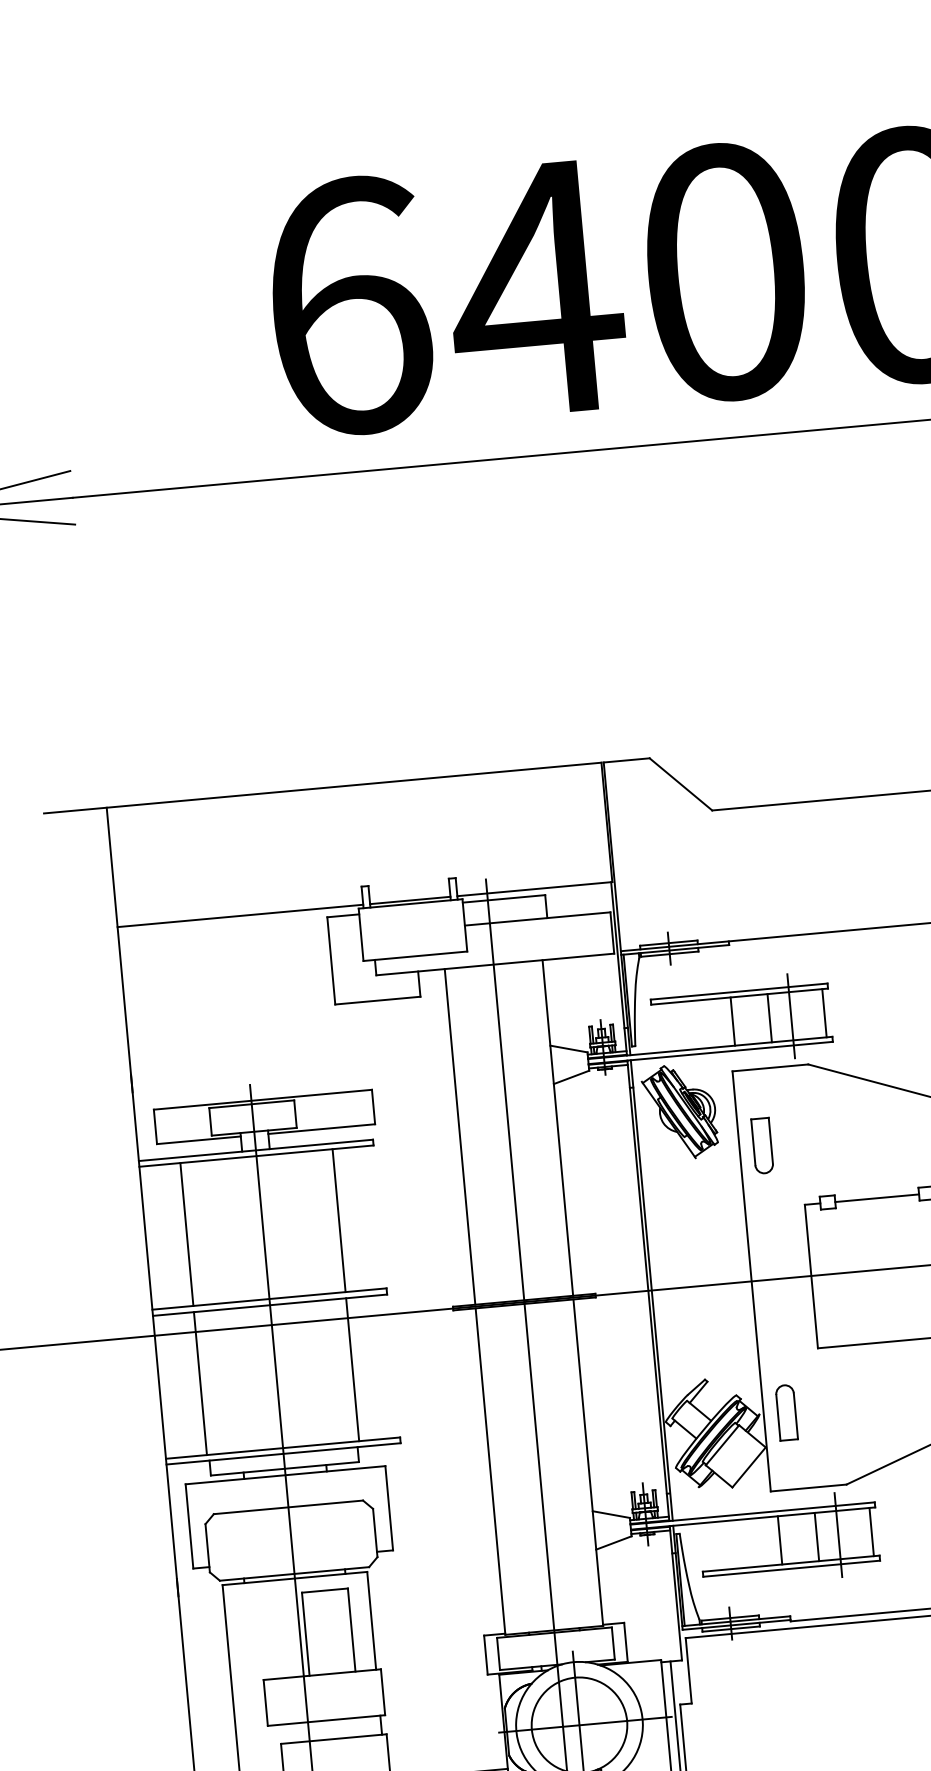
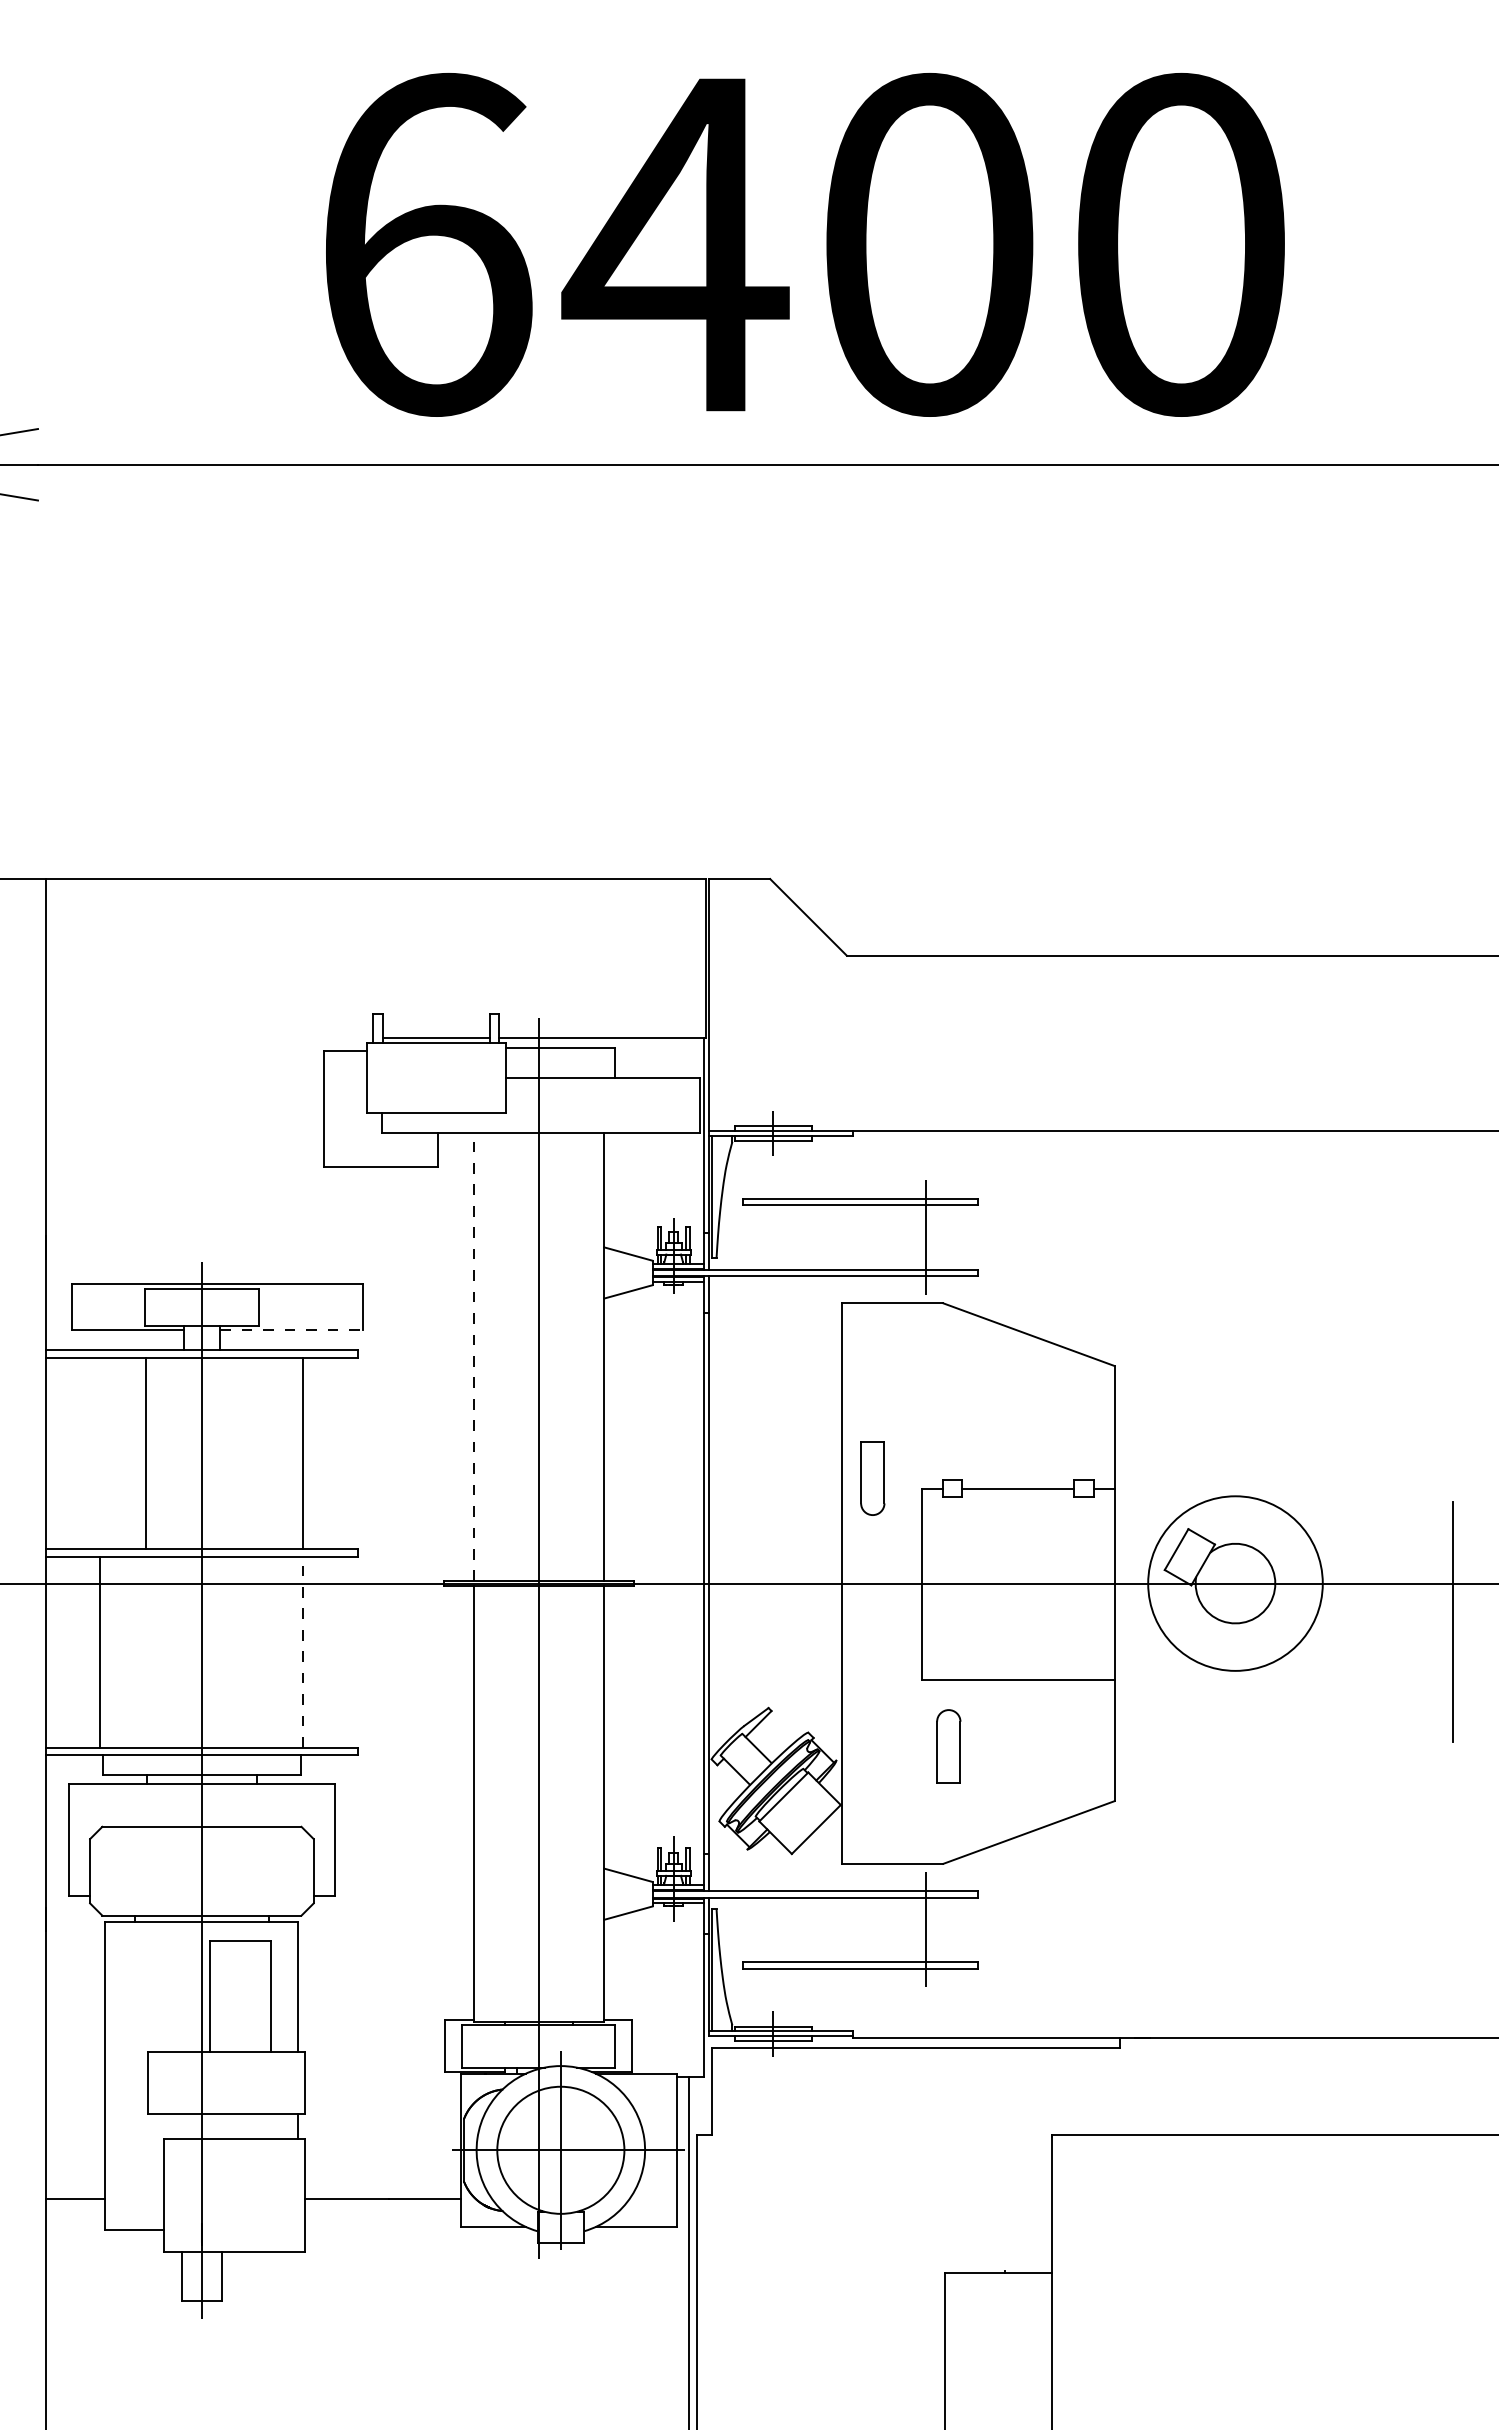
line: (240, 916) -> (209, 1038), removed
line: (824, 1013) -> (970, 1237), removed
line: (769, 1018) -> (897, 1237), removed
line: (732, 1021) -> (848, 1237), removed
part: (679, 1111) -> (767, 1350), removed
line: (322, 1129) -> (292, 1330), solid -> dashed
line: (459, 1137) -> (473, 1357), solid -> dashed
part: (762, 1145) -> (872, 1478), moved
line: (186, 1234) -> (146, 1453), moved
line: (352, 1369) -> (303, 1651), solid -> dashed
part: (786, 1412) -> (948, 1746), moved
line: (871, 1531) -> (970, 1929), removed
line: (816, 1536) -> (897, 1929), removed
line: (780, 1540) -> (848, 1929), removed

